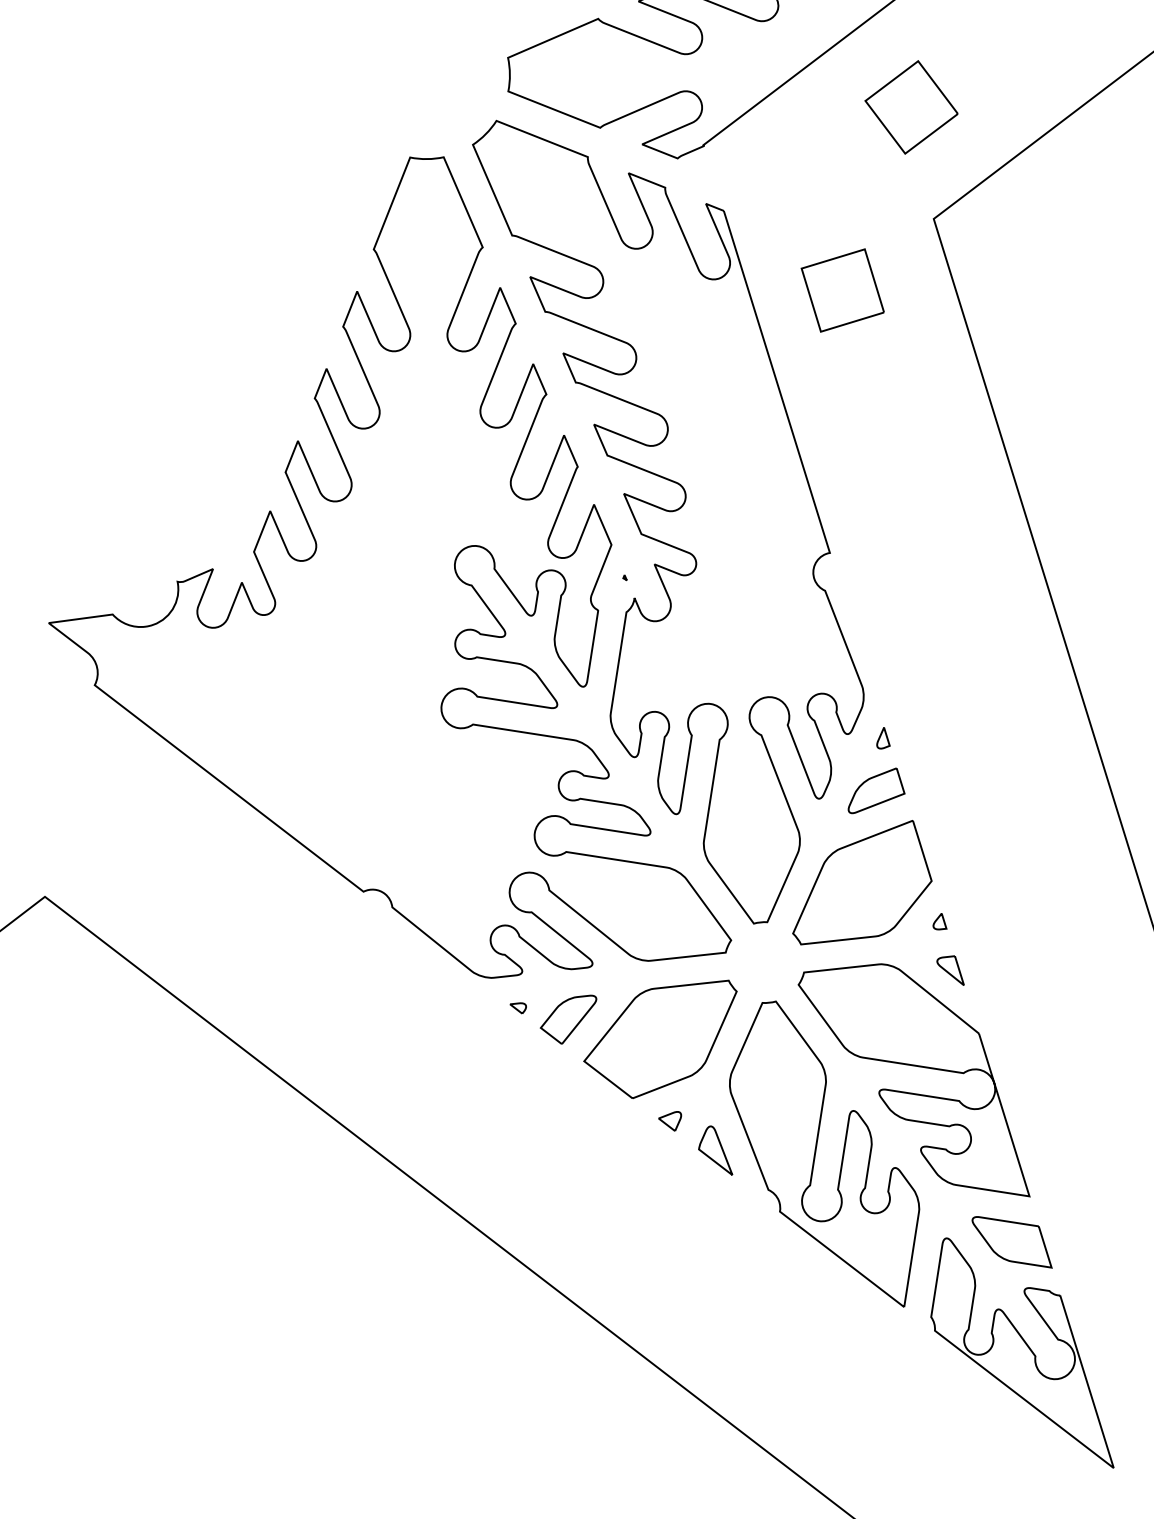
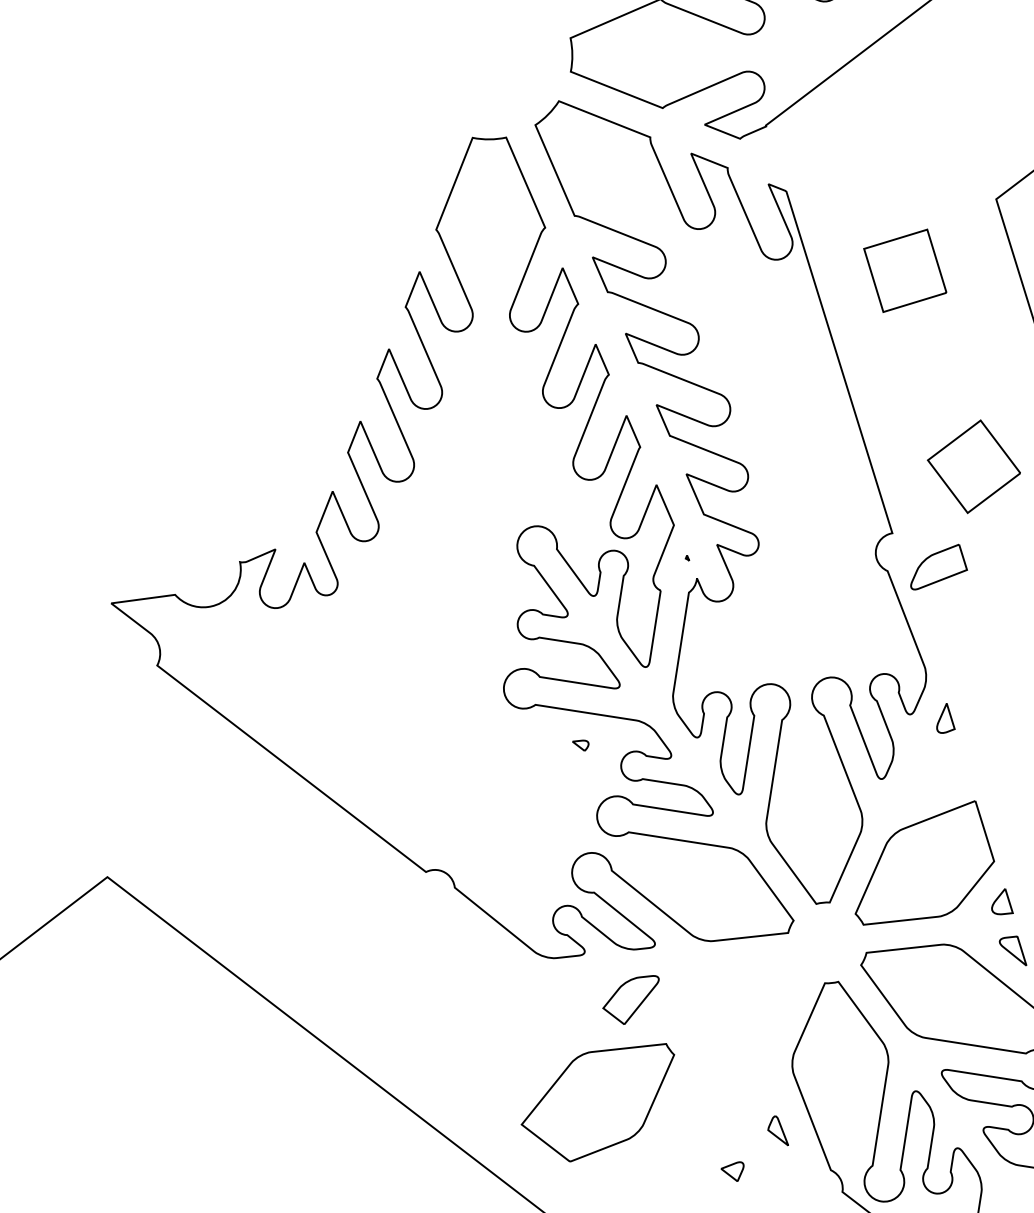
part: (911, 107) -> (973, 466), moved
part: (883, 738) -> (945, 718), size x1.4
part: (876, 790) -> (938, 566), moved
part: (939, 921) -> (1001, 901), size x1.6
part: (517, 1008) -> (579, 745), moved
part: (660, 1038) -> (597, 1101), moved
part: (670, 1121) -> (732, 1171), moved
part: (715, 1150) -> (777, 1130), size x0.6

